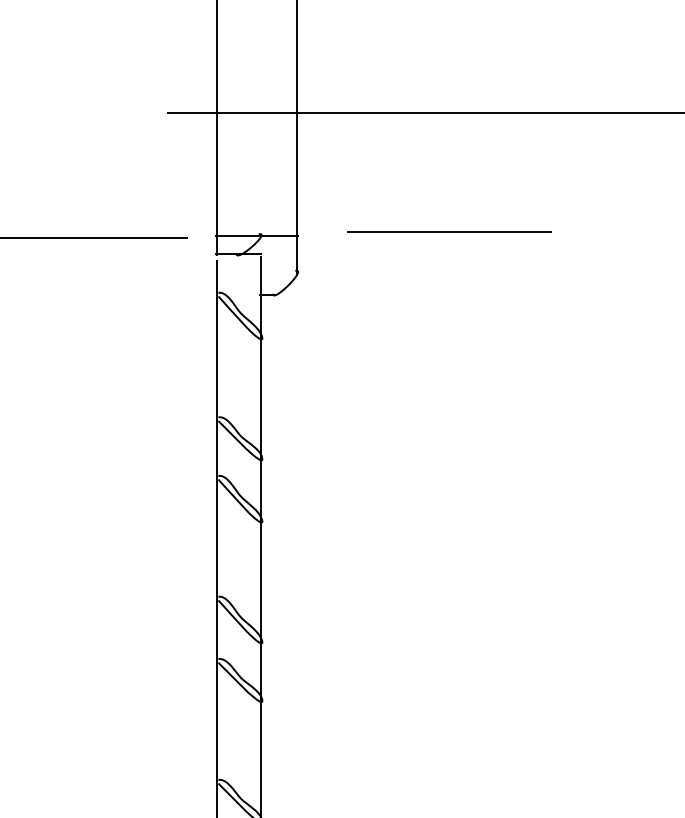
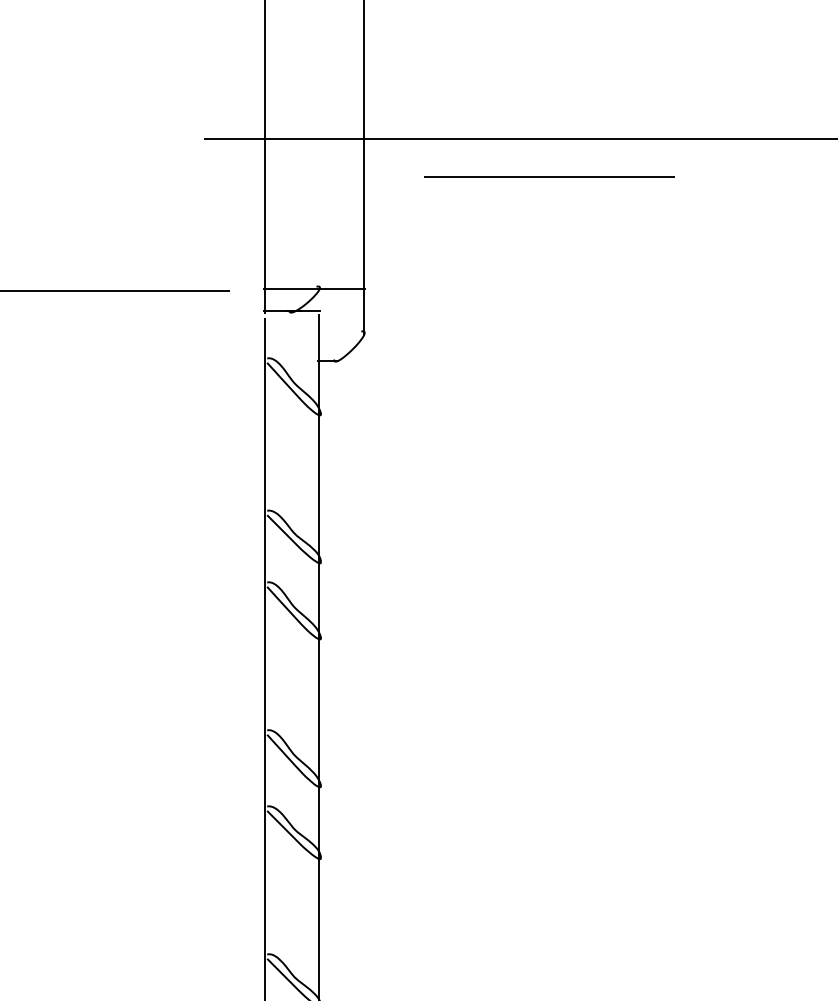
line: (449, 231) -> (549, 175), moved

